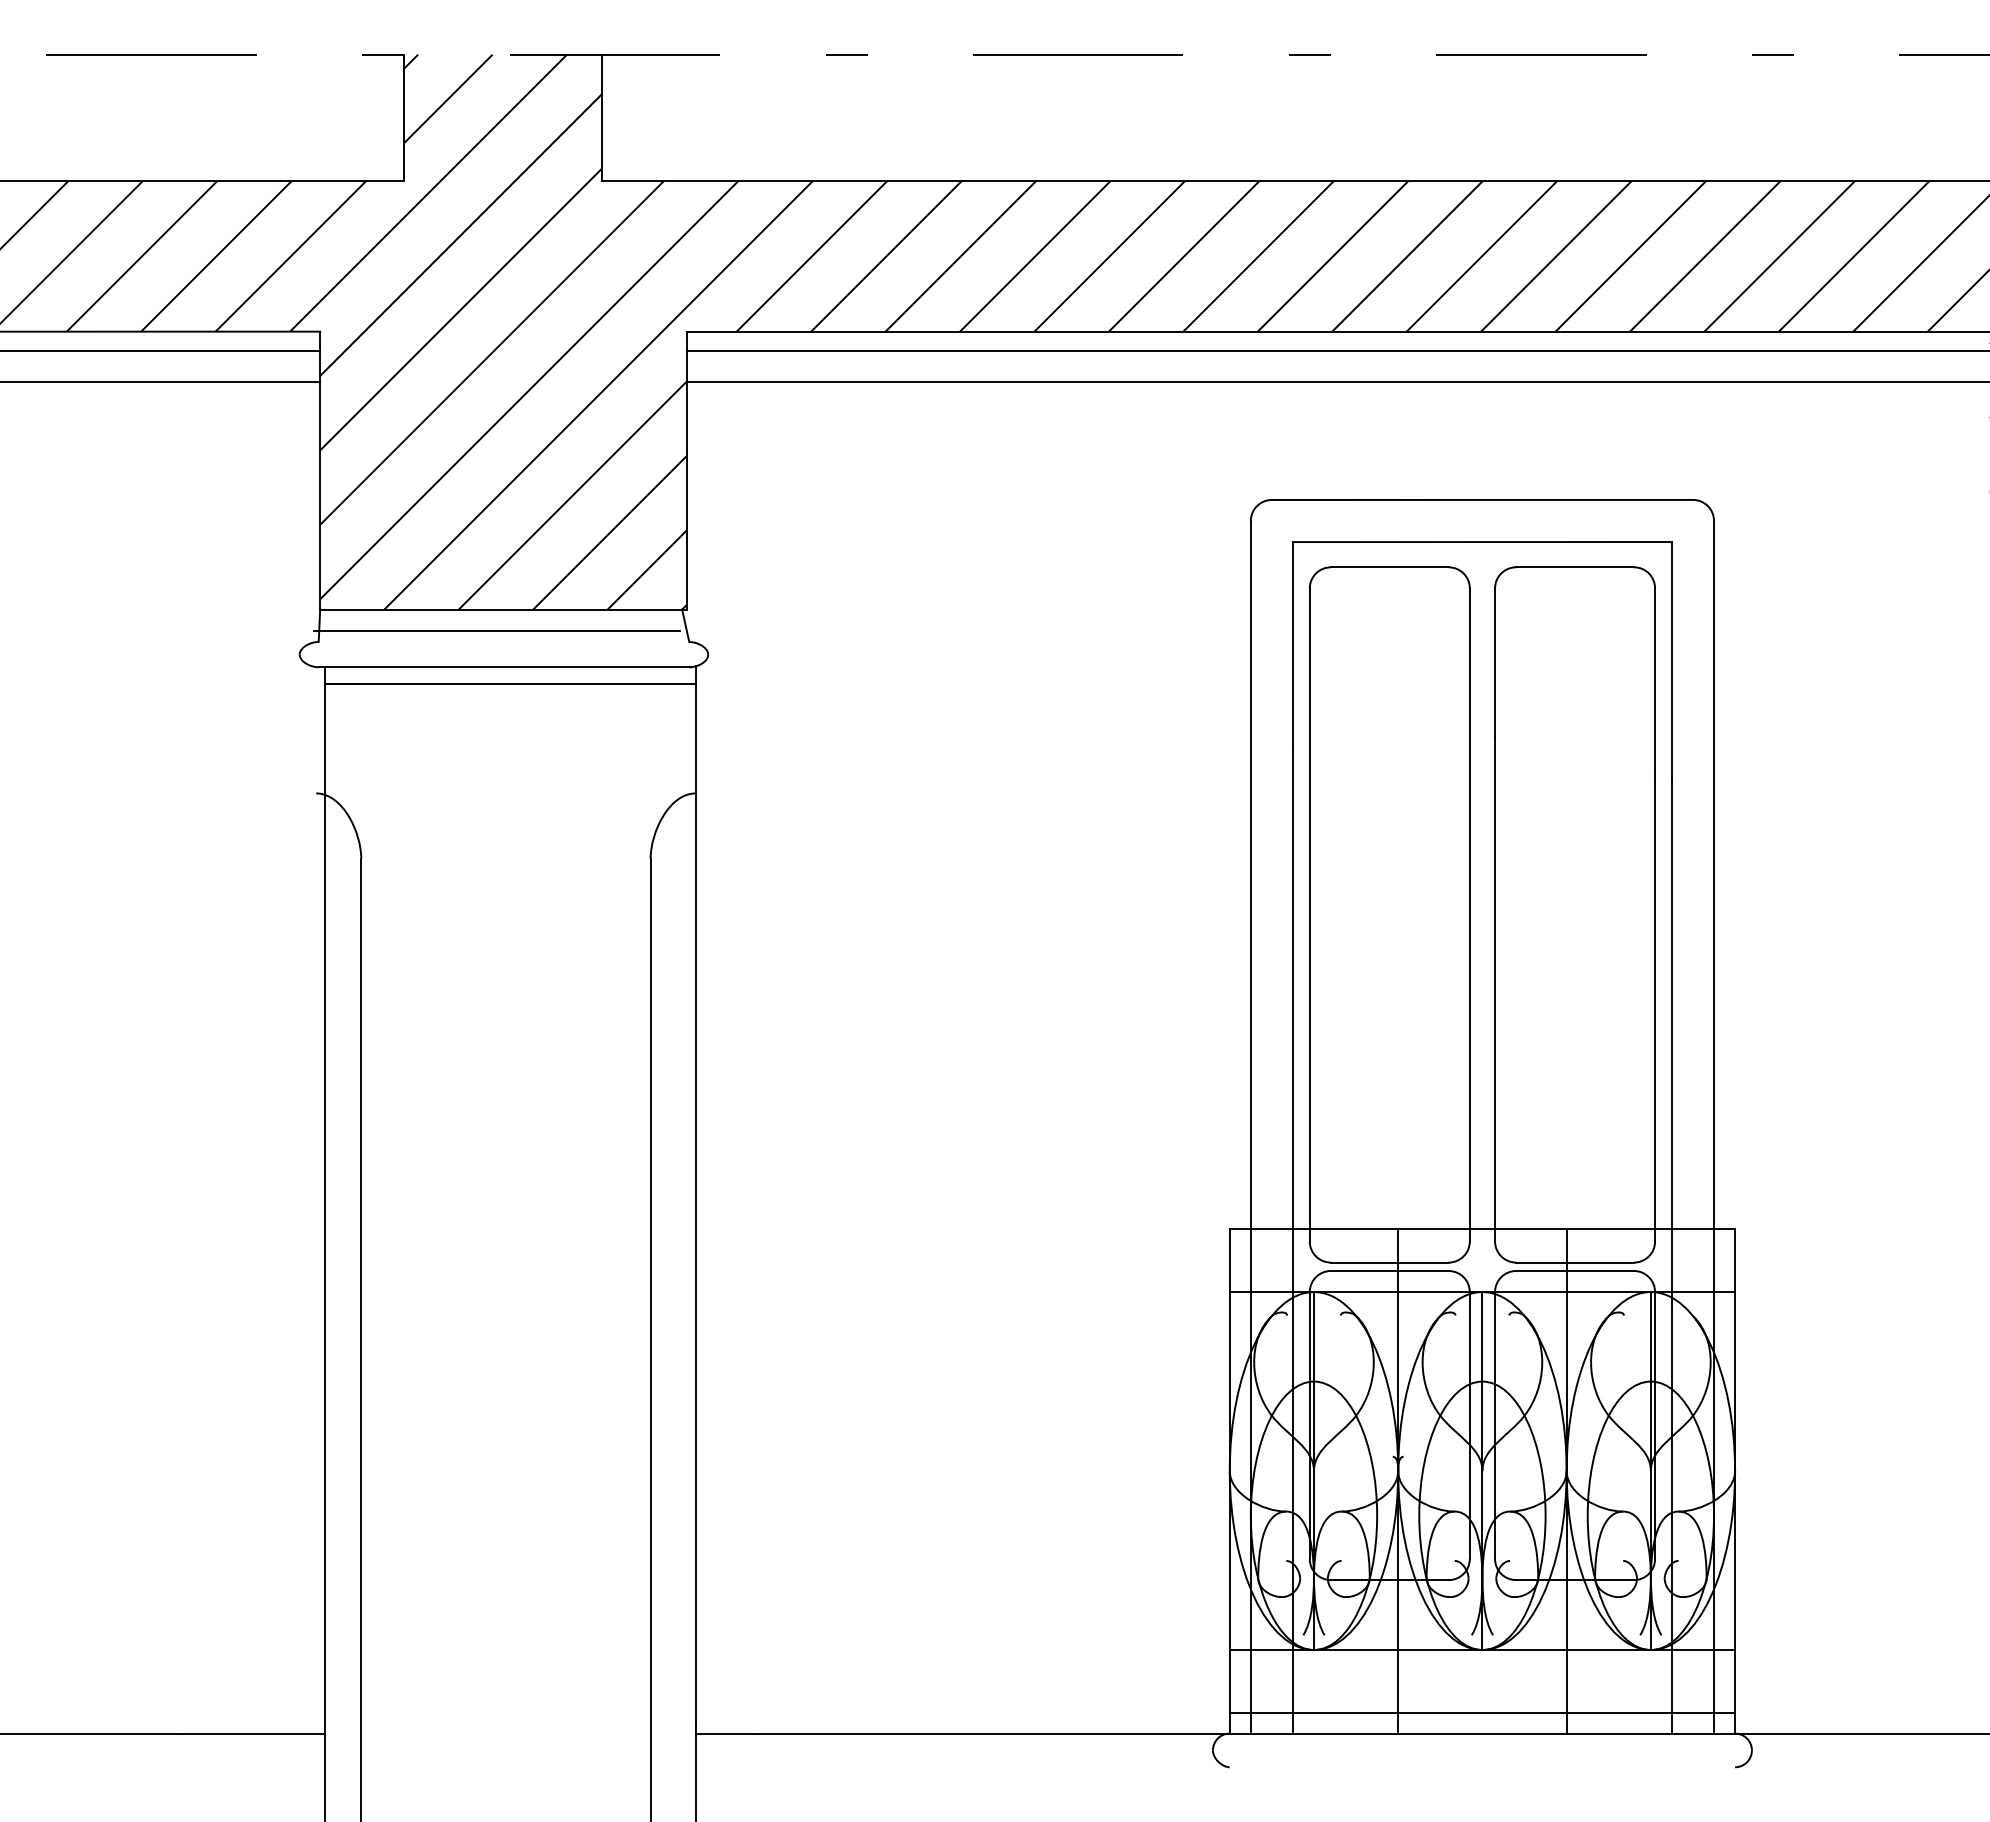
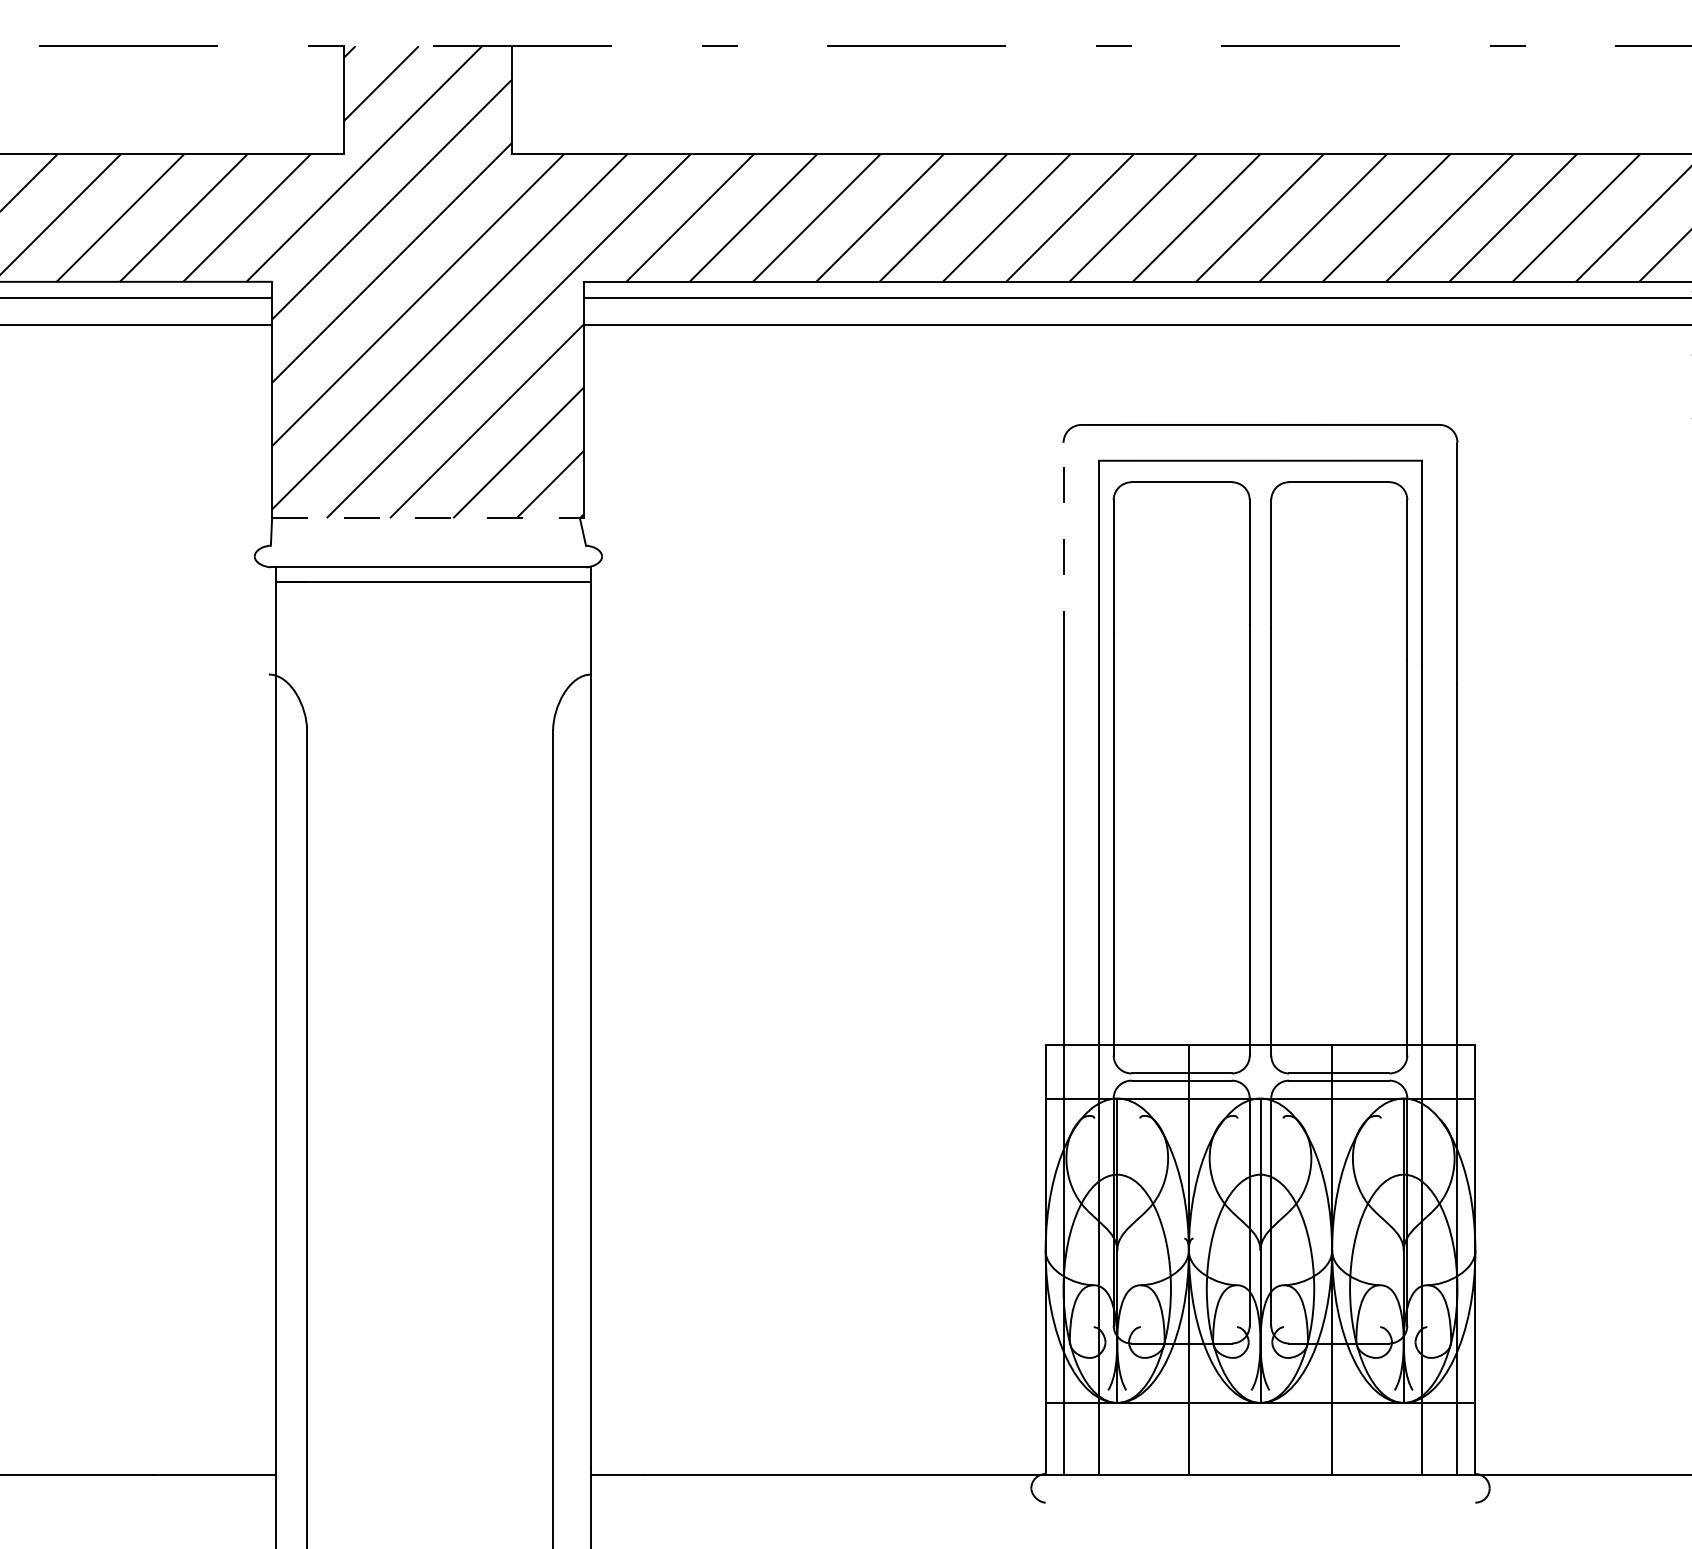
line: (503, 609) -> (428, 518), solid -> dashed
line: (496, 631) -> (422, 536), removed
line: (1250, 640) -> (1063, 544), solid -> dashed
line: (1482, 1713) -> (1260, 1456), removed

